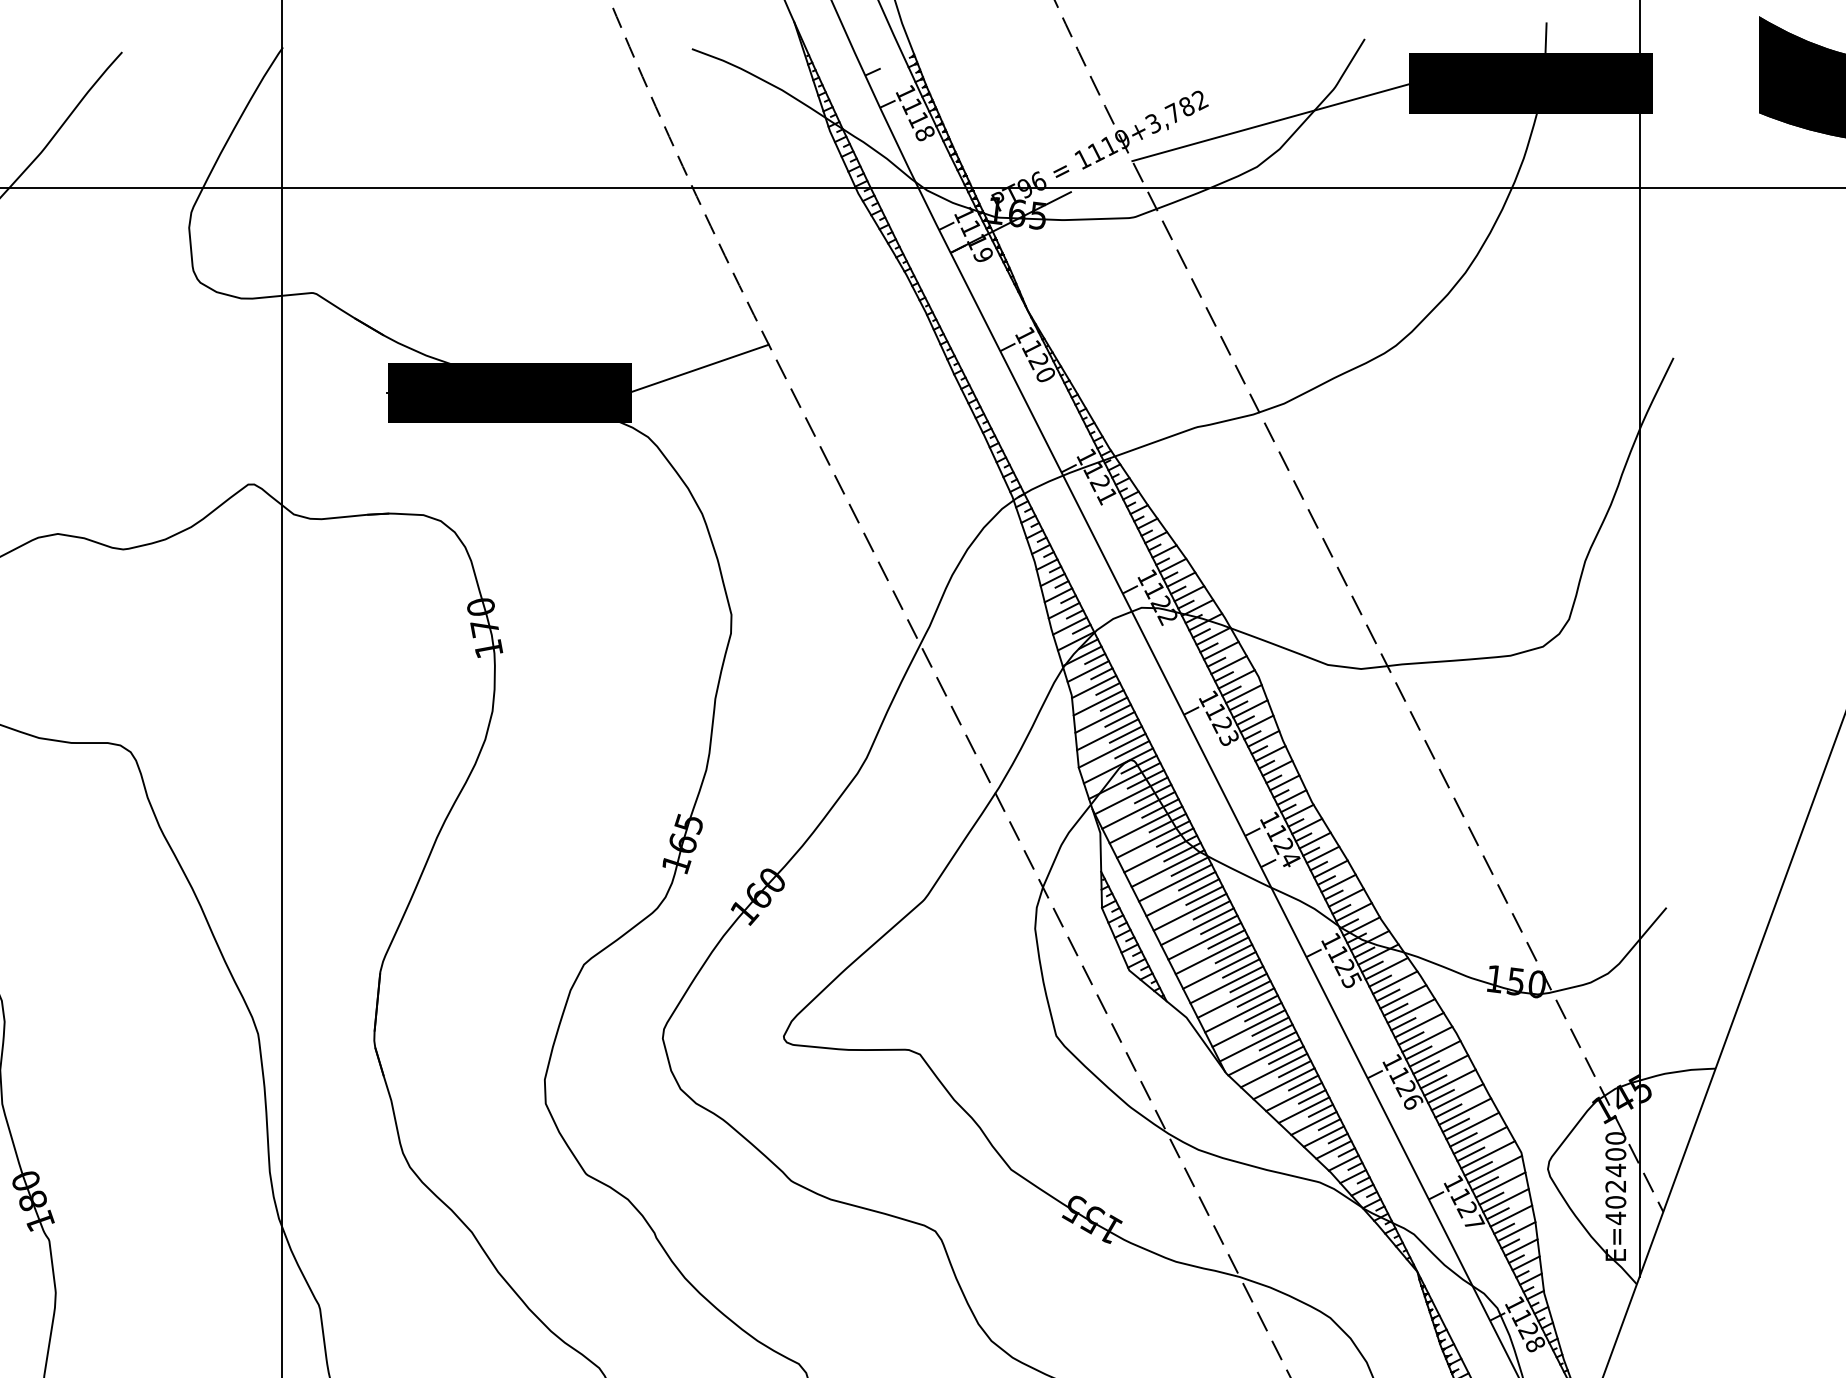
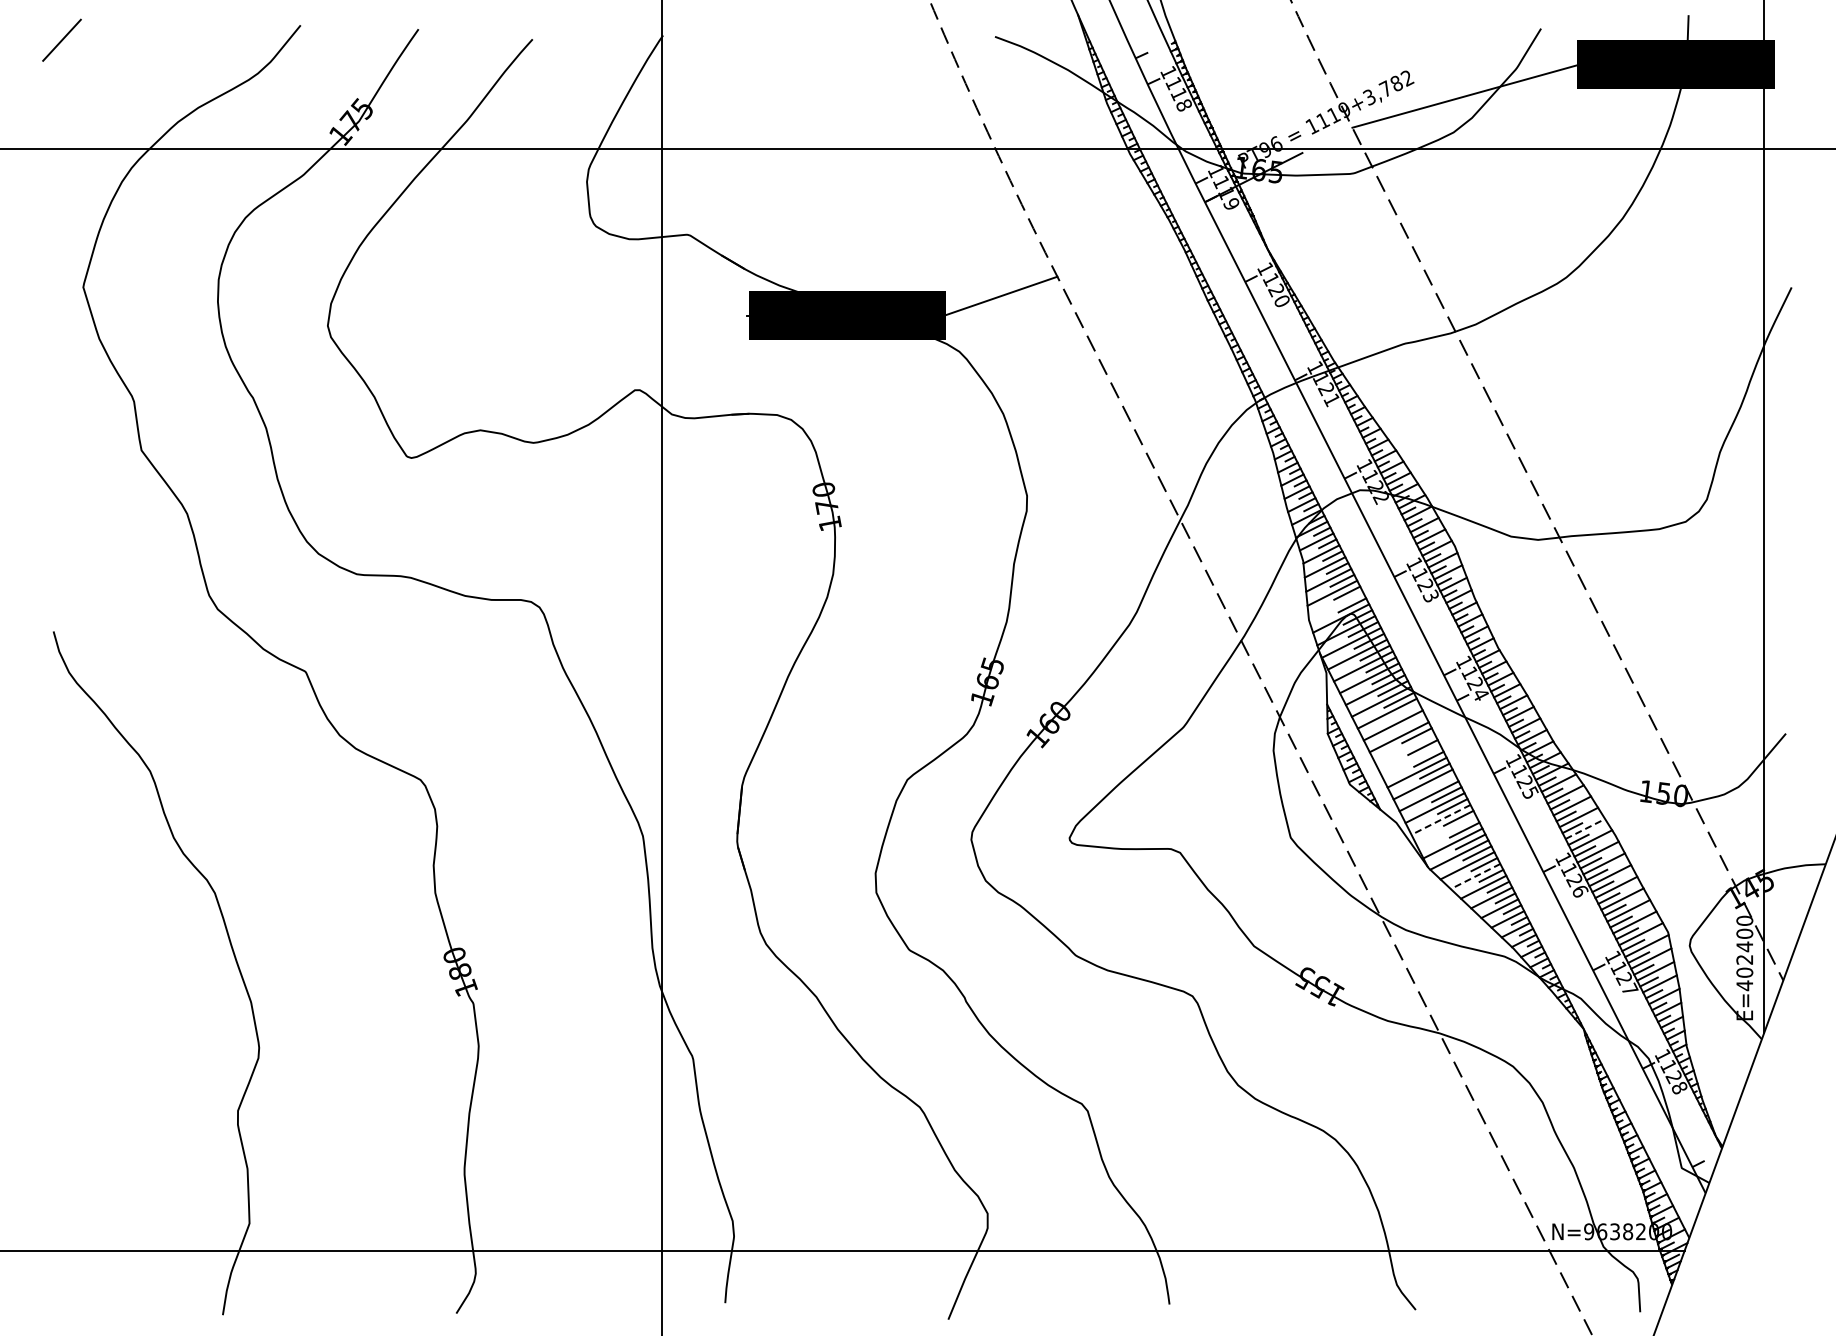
line: (1111, 749) -> (1335, 605), removed
line: (1196, 880) -> (1404, 711), removed
line: (1203, 895) -> (1410, 723), removed
line: (1196, 926) -> (1404, 748), removed
line: (1203, 940) -> (1410, 760), removed
line: (1240, 967) -> (1440, 782), removed
line: (1240, 1014) -> (1440, 820), solid -> dashed
line: (1419, 1024) -> (1585, 828), solid -> dashed
line: (1248, 1028) -> (1446, 831), removed
line: (1283, 1083) -> (1475, 876), solid -> dashed

